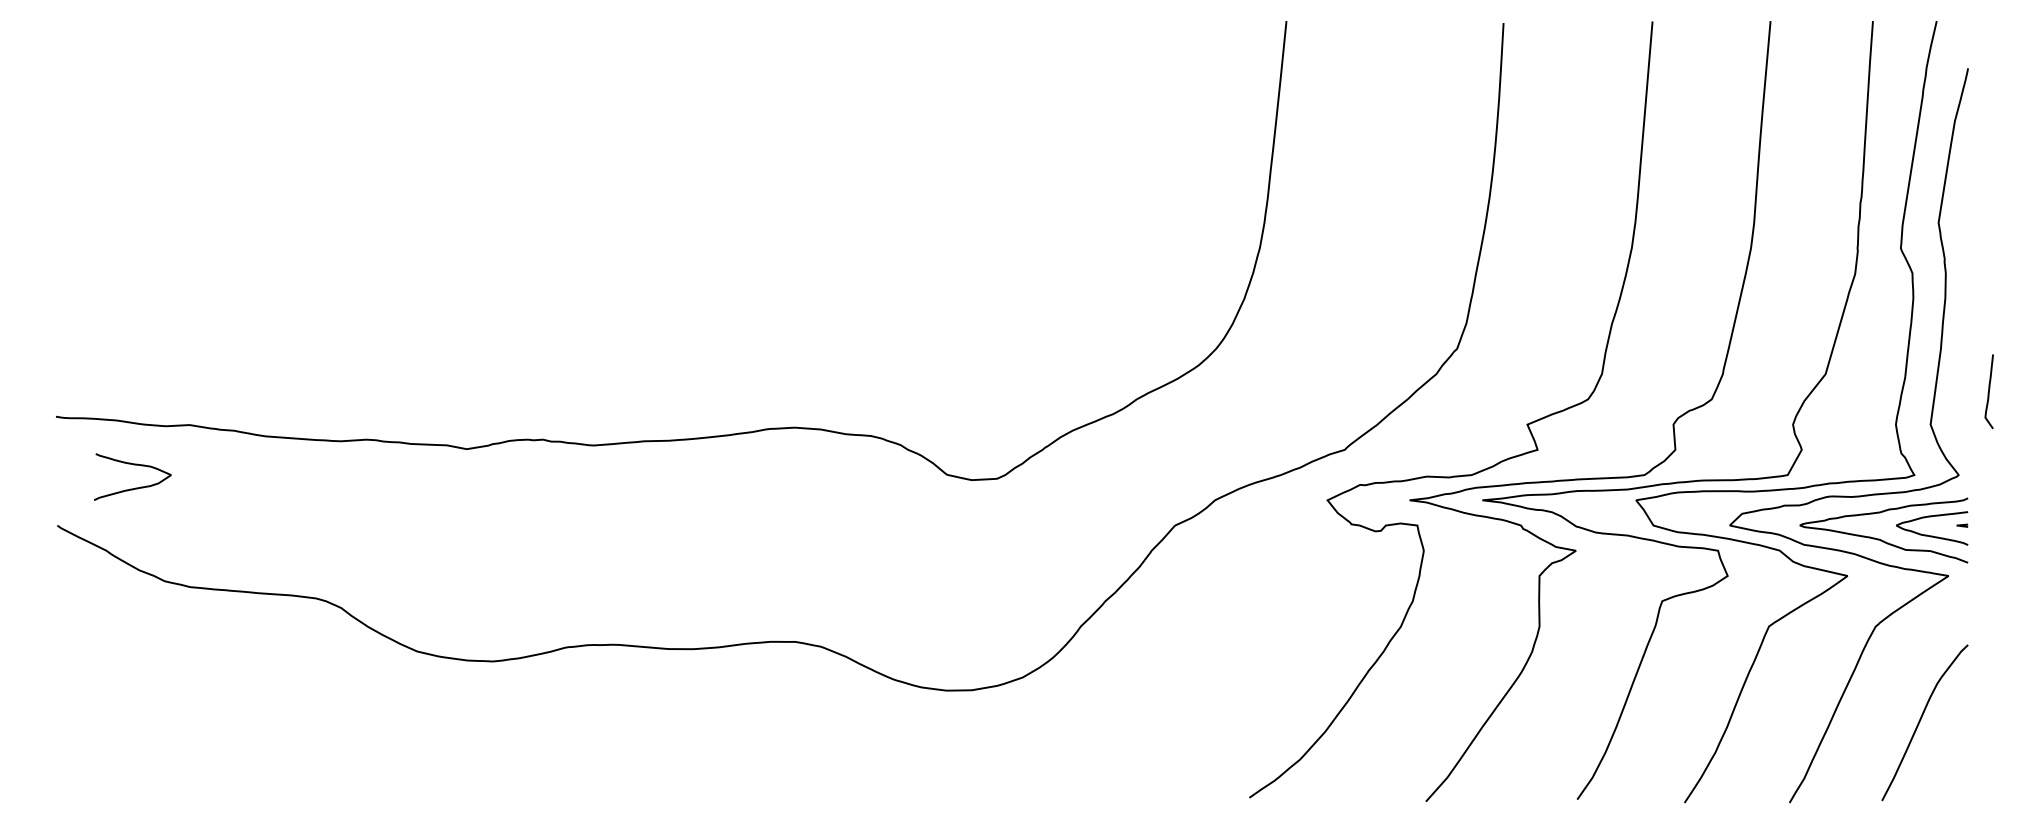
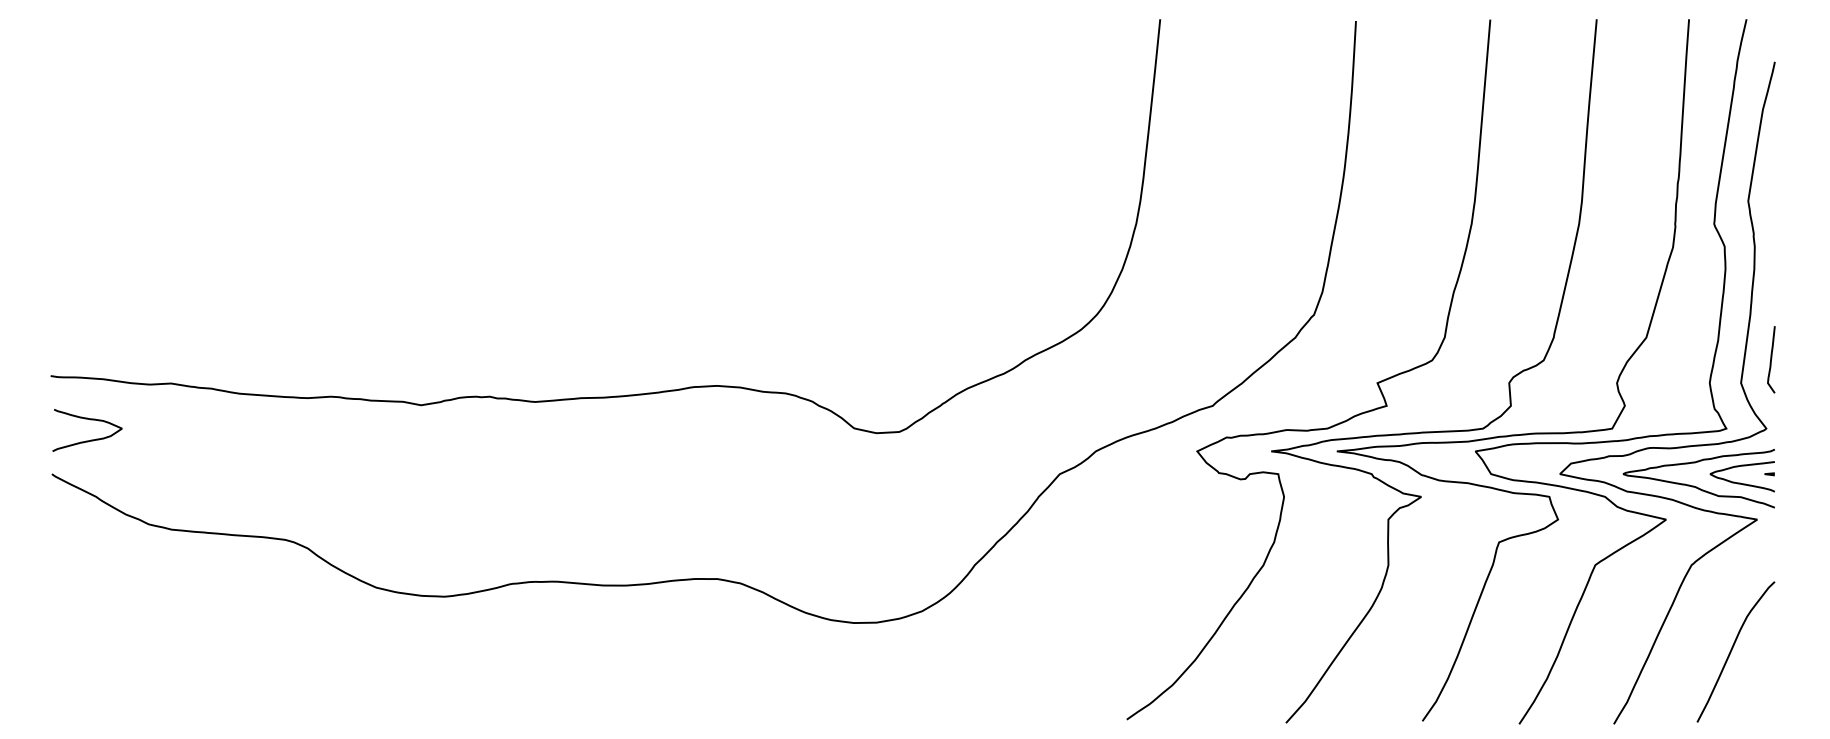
curve: (1988, 391) -> (1770, 359), moved
curve: (133, 465) -> (88, 419), moved

